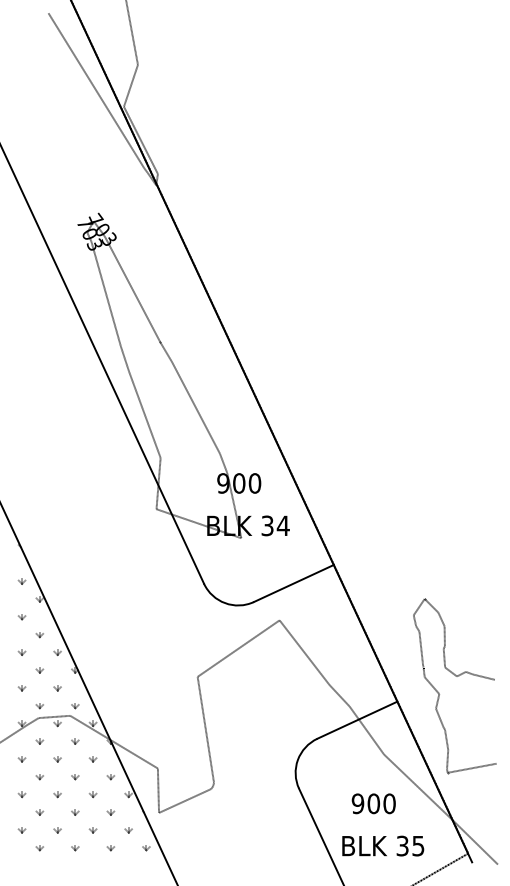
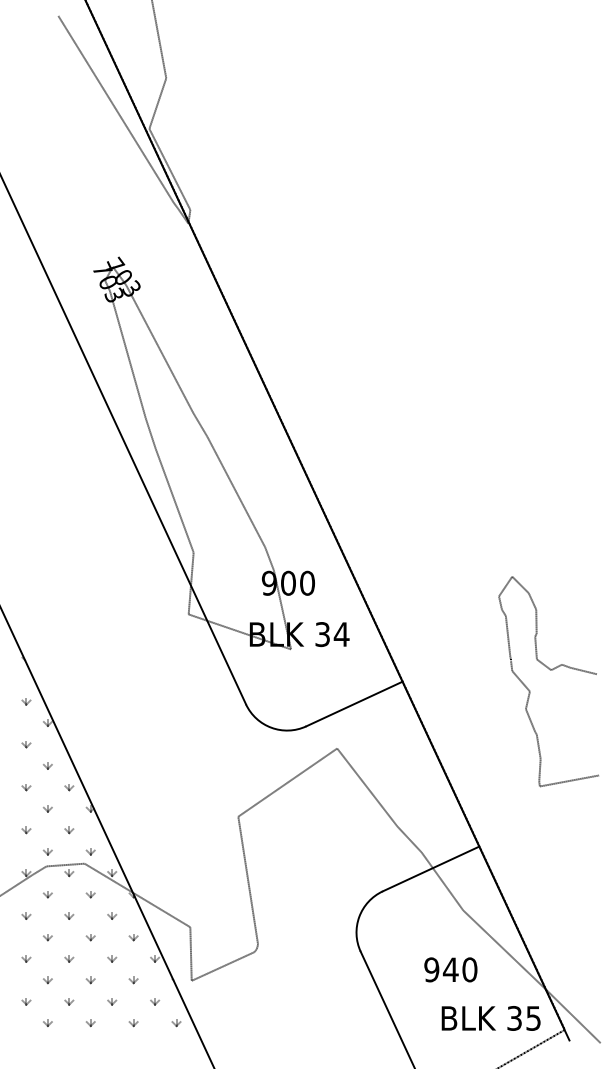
curve: (455, 676) -> (549, 670), moved
text: (373, 803) -> (450, 969), 900 -> 940
text: (383, 845) -> (491, 1017), moved

